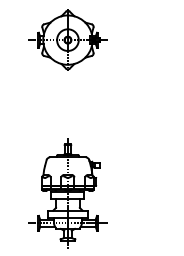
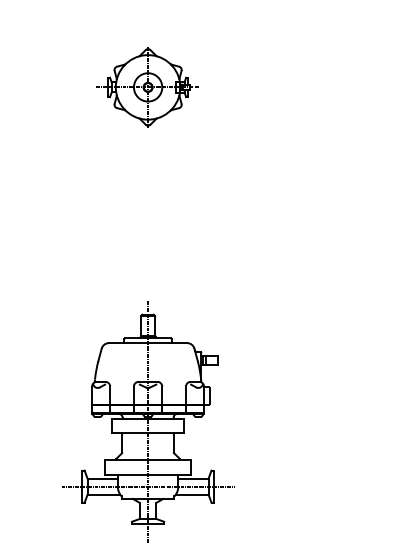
part: (67, 39) -> (147, 86), size x0.6

